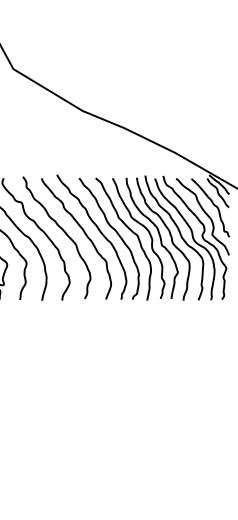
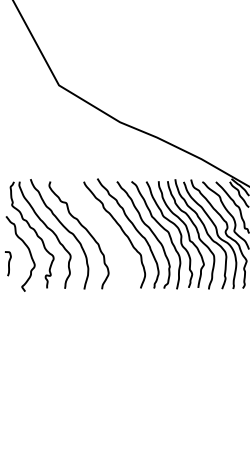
curve: (62, 231) -> (102, 228), removed

